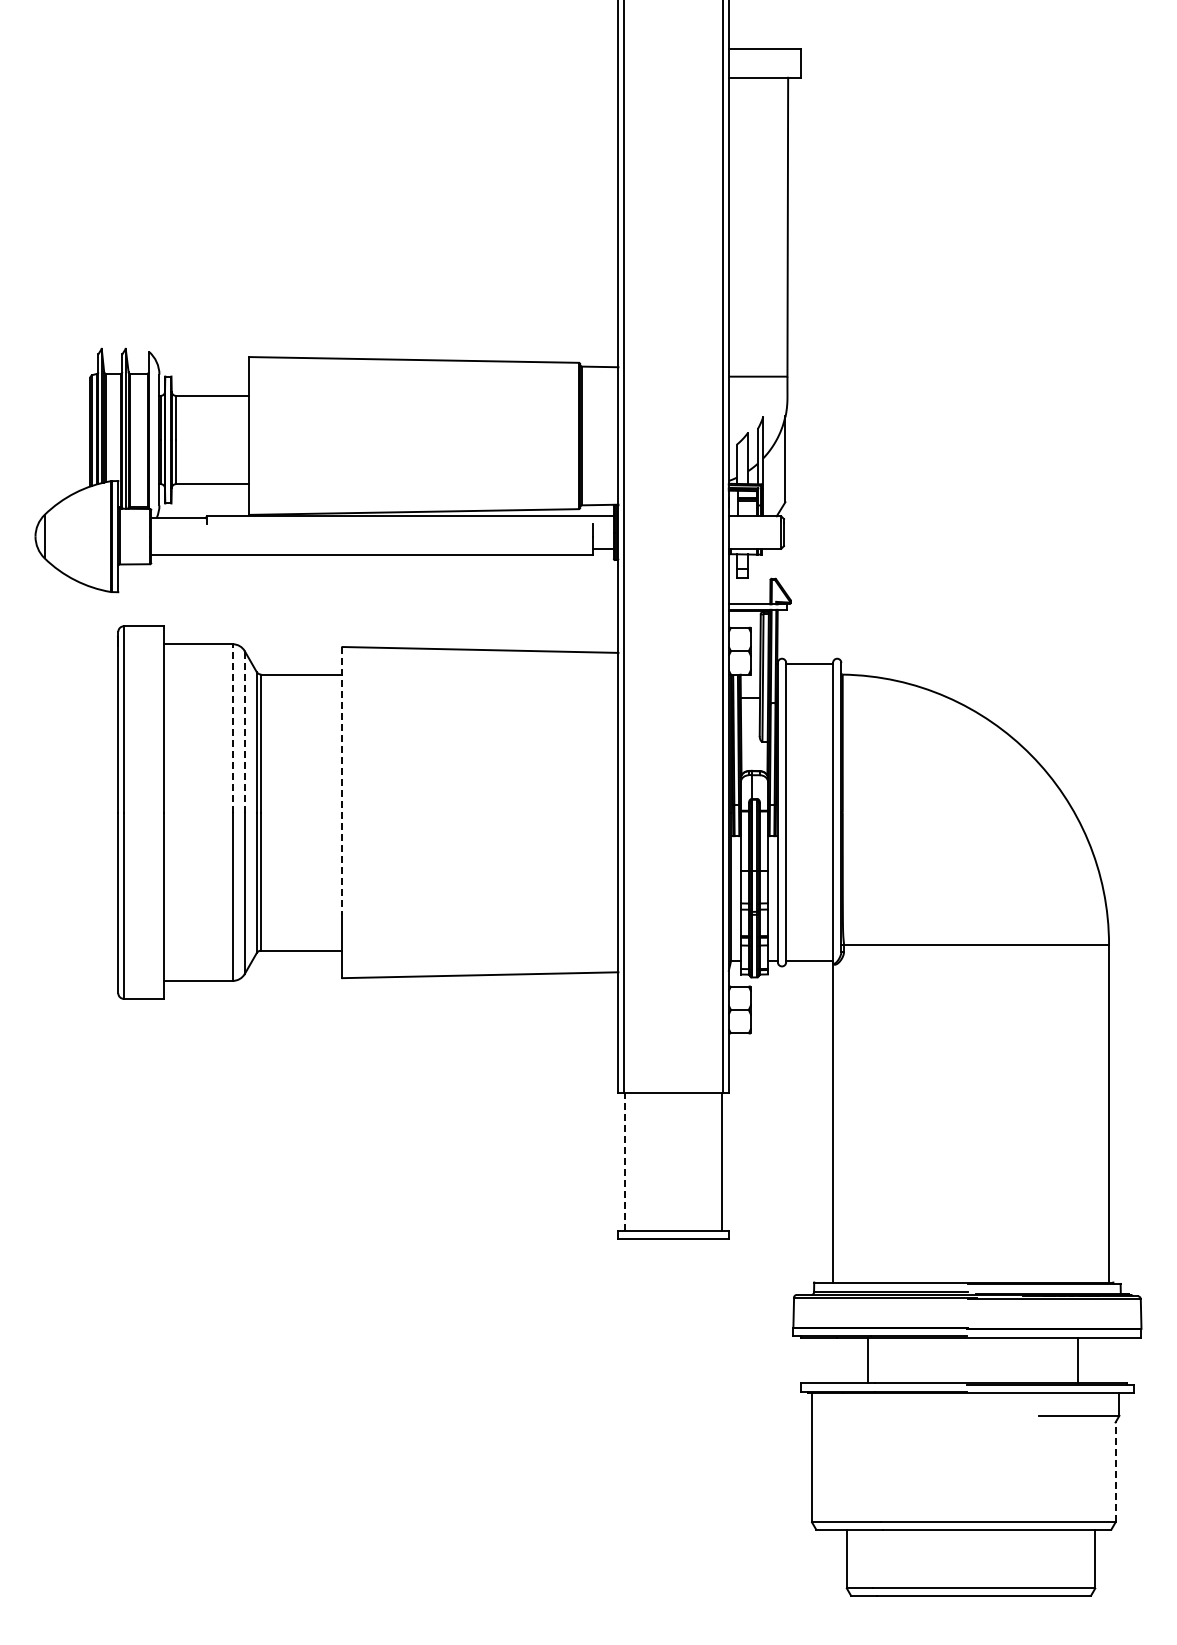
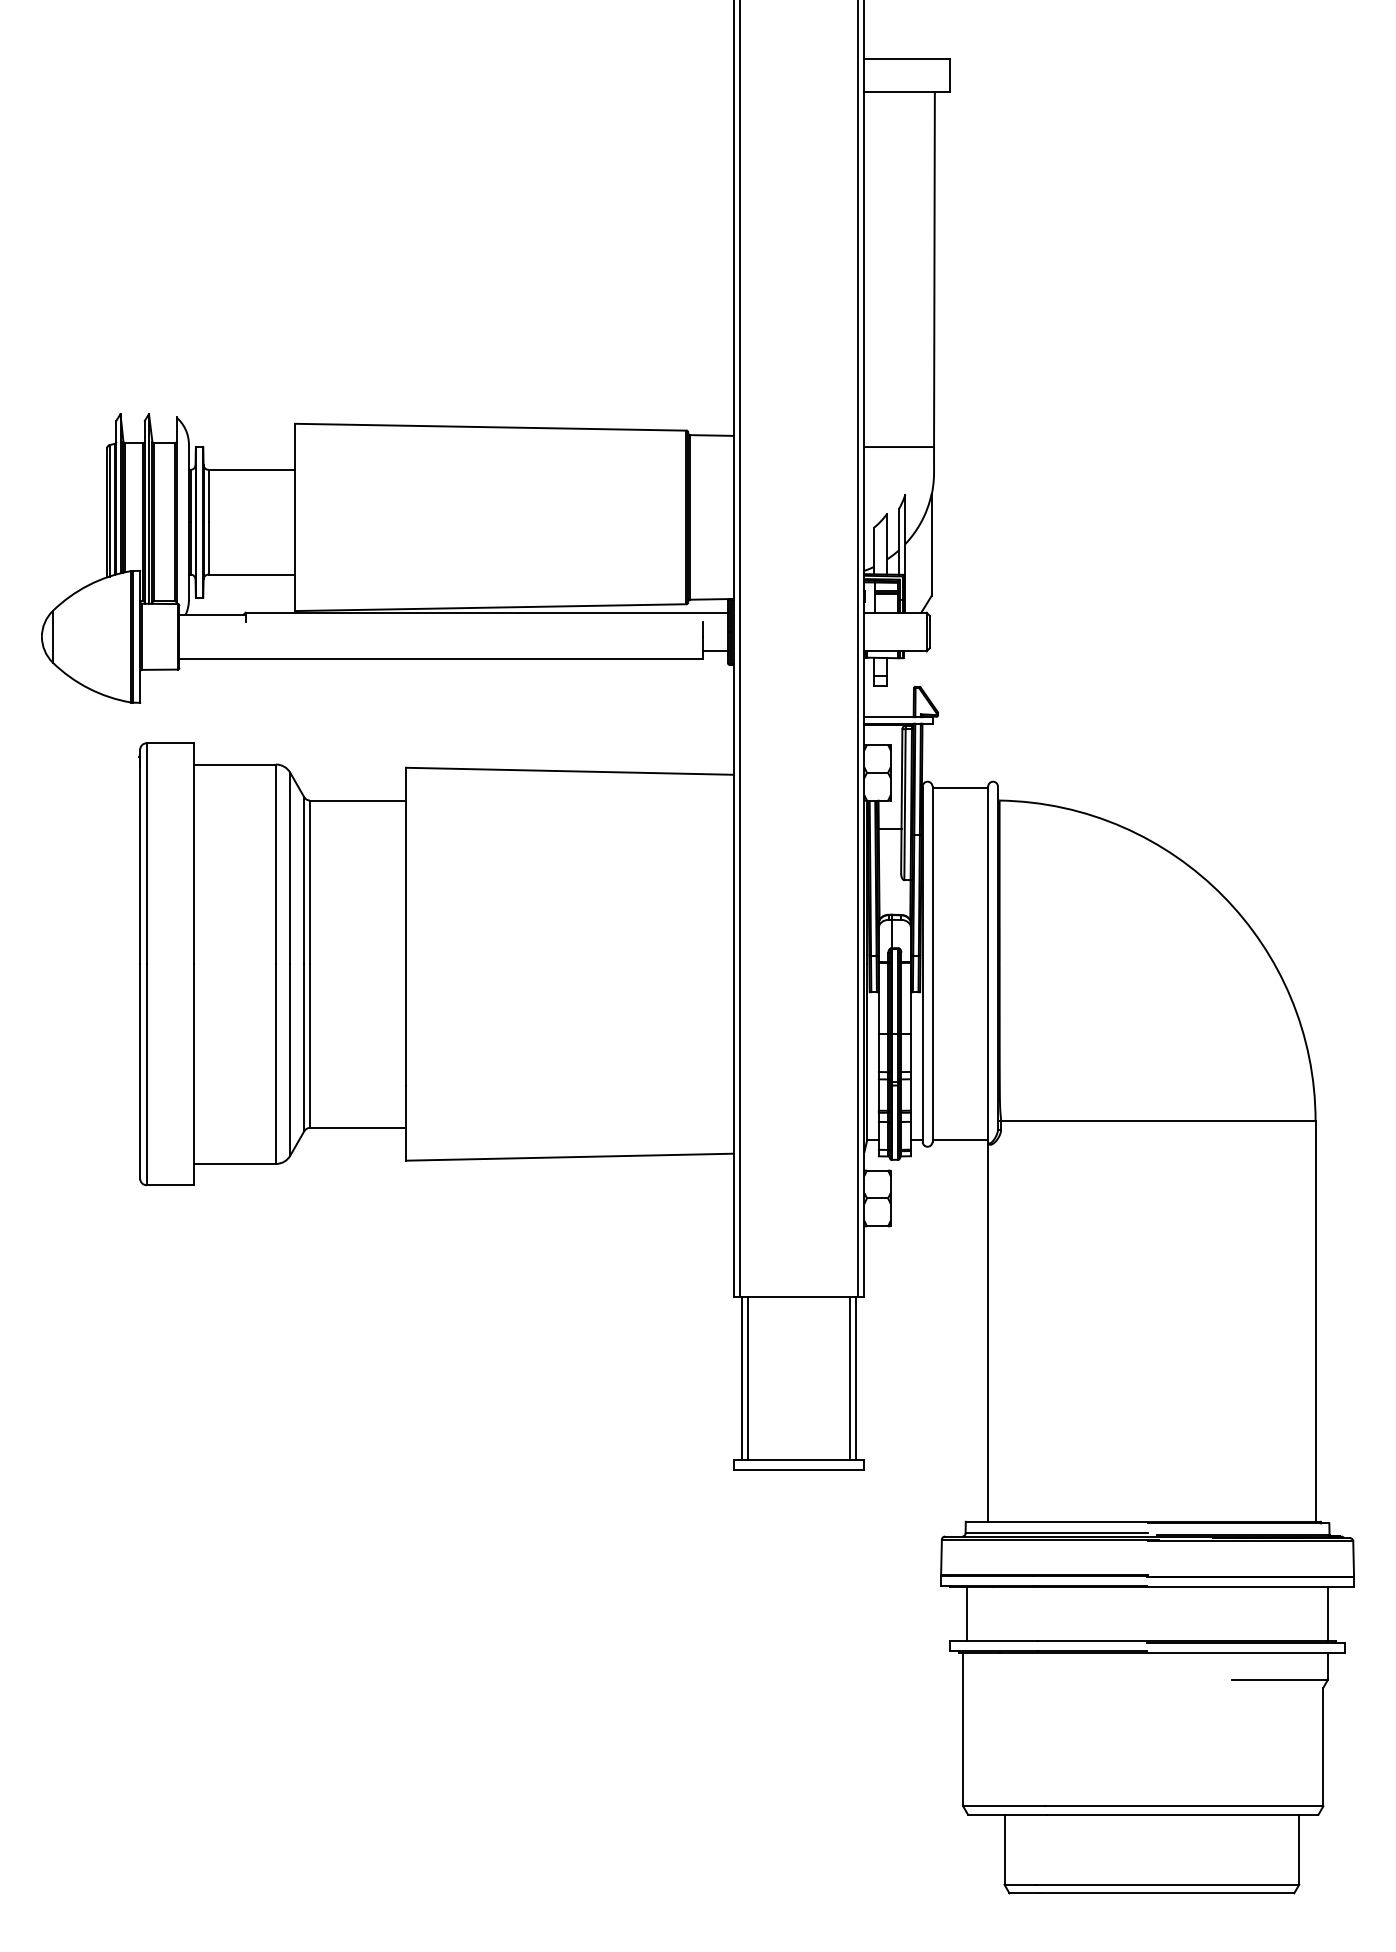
line: (232, 727) -> (275, 863), dashed -> solid
line: (244, 731) -> (289, 868), dashed -> solid
line: (342, 781) -> (406, 927), dashed -> solid
line: (625, 1161) -> (741, 1378), dashed -> solid
line: (630, 1161) -> (747, 1378), added
line: (716, 1161) -> (849, 1378), added
line: (868, 1360) -> (967, 1614), moved
line: (1078, 1360) -> (1327, 1614), moved
line: (1115, 1472) -> (1323, 1747), dashed -> solid

